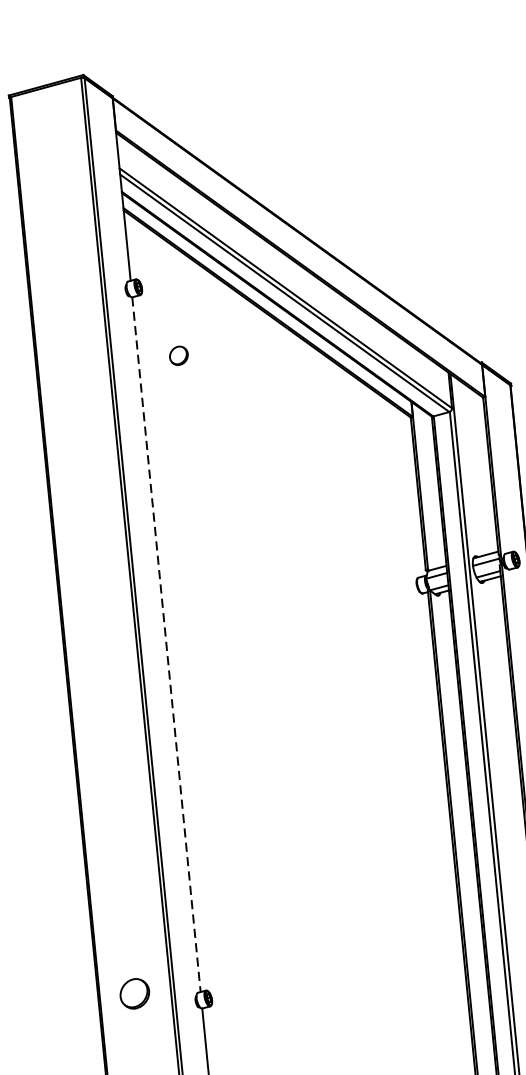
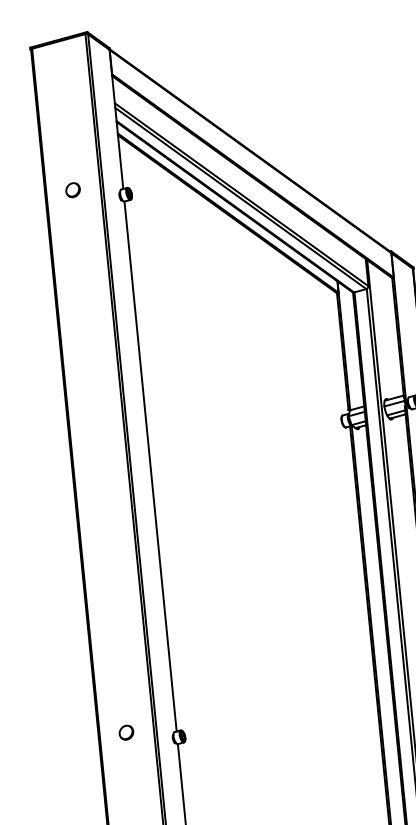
part: (178, 356) -> (72, 190), moved
line: (166, 645) -> (150, 467), dashed -> solid
part: (134, 993) -> (126, 732), size x0.62

